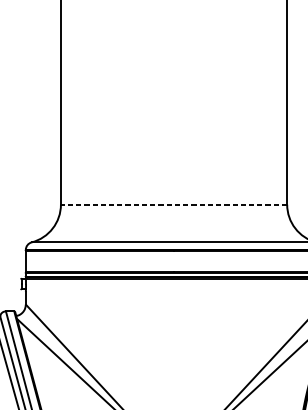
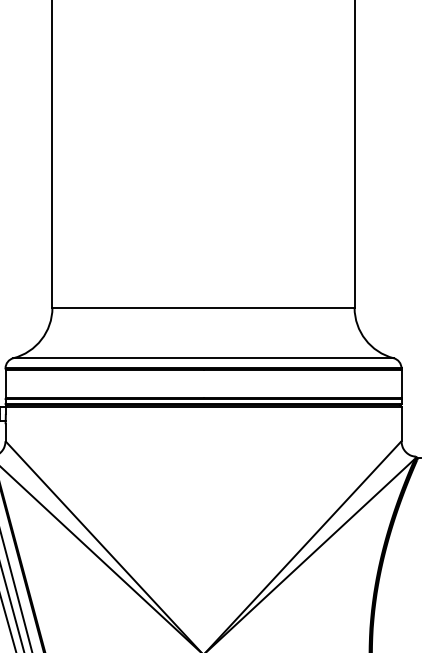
line: (174, 204) -> (203, 307), dashed -> solid

